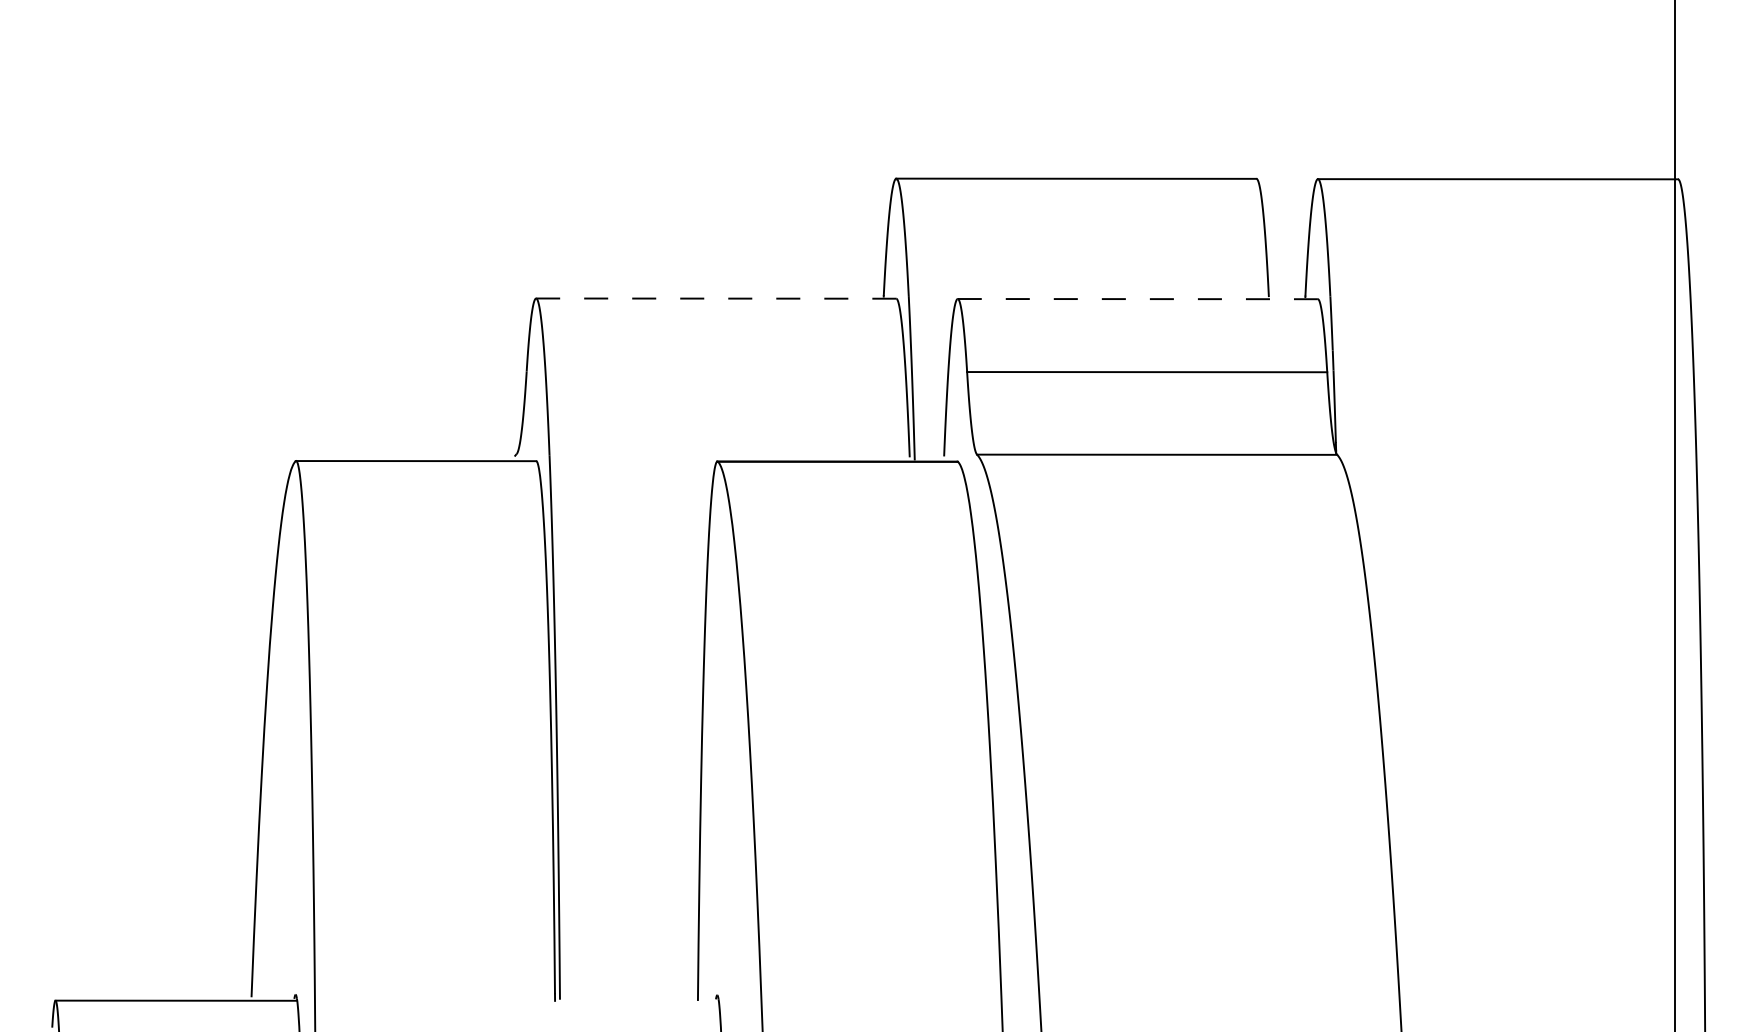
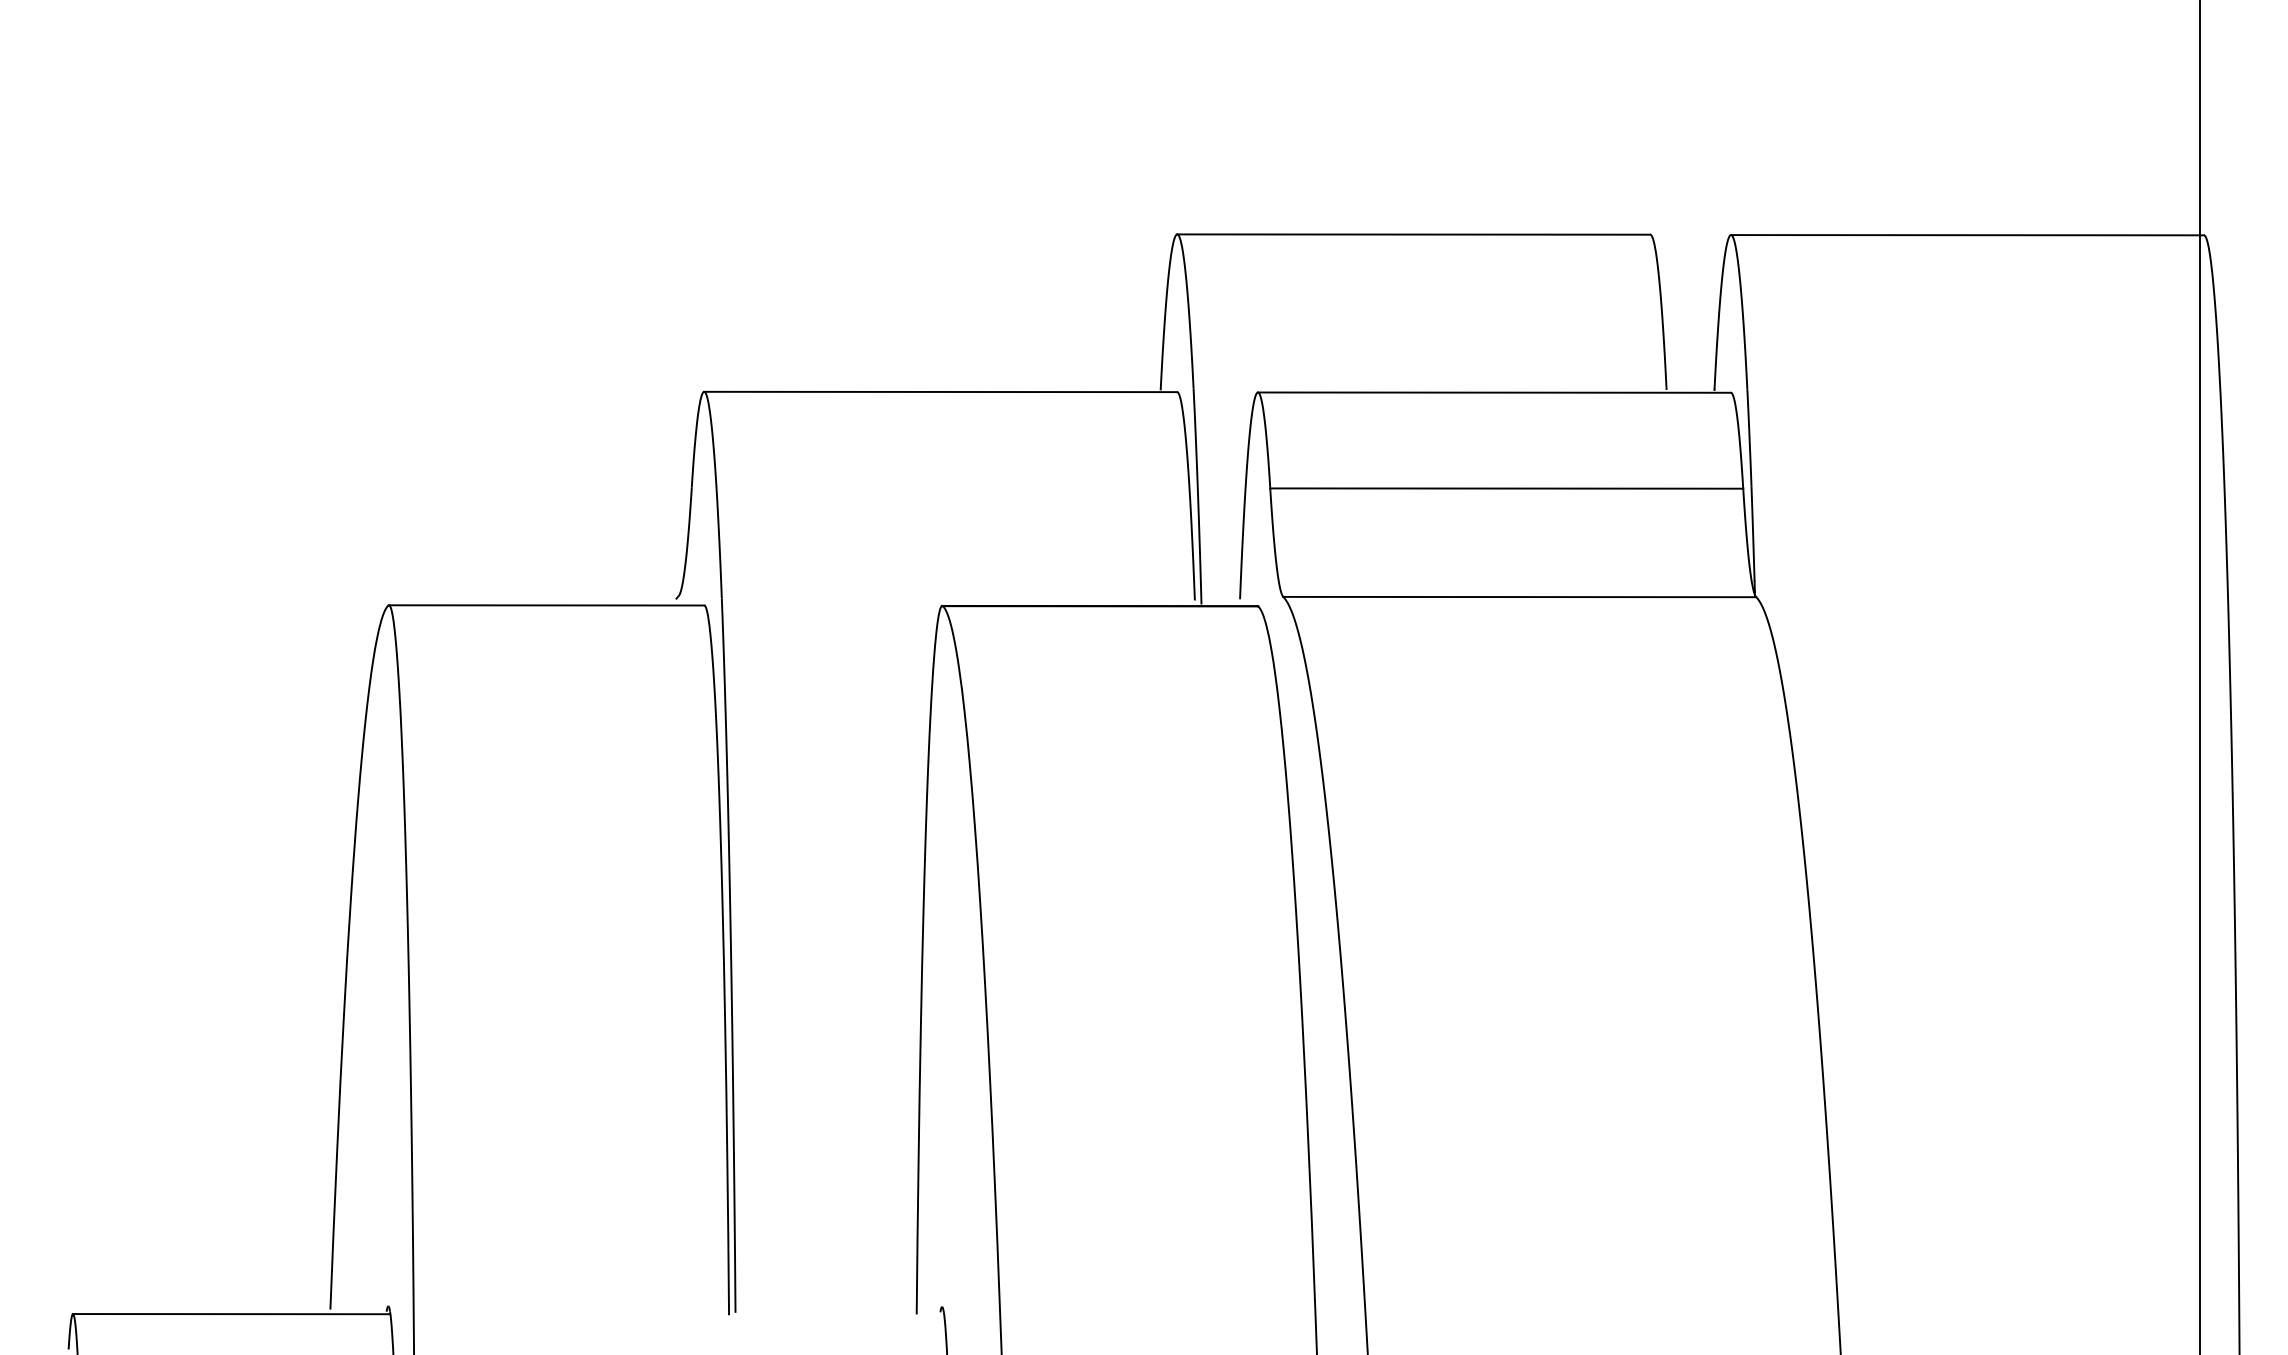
line: (716, 298) -> (941, 391), dashed -> solid
line: (1138, 299) -> (1495, 393), dashed -> solid

